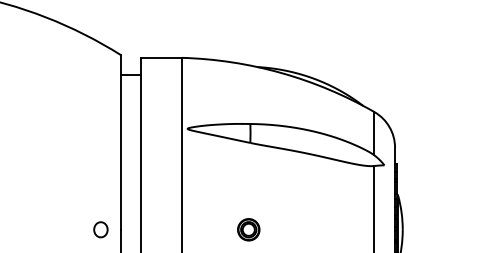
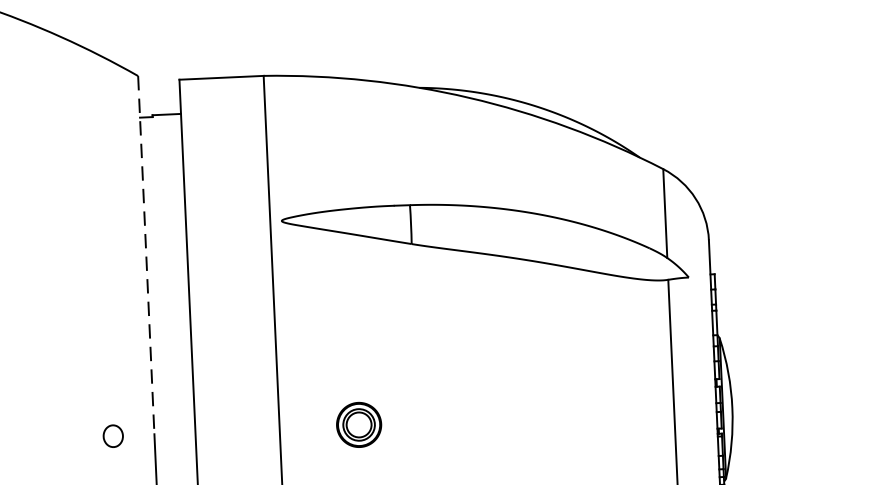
line: (120, 142) -> (145, 255), solid -> dashed
part: (100, 229) -> (112, 435), size x0.7
part: (248, 229) -> (358, 424), moved

